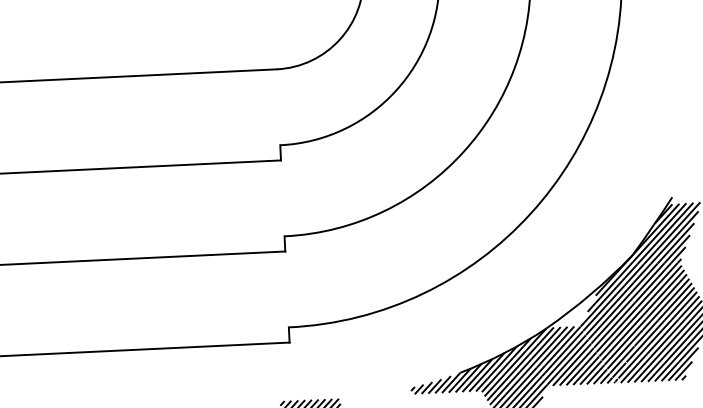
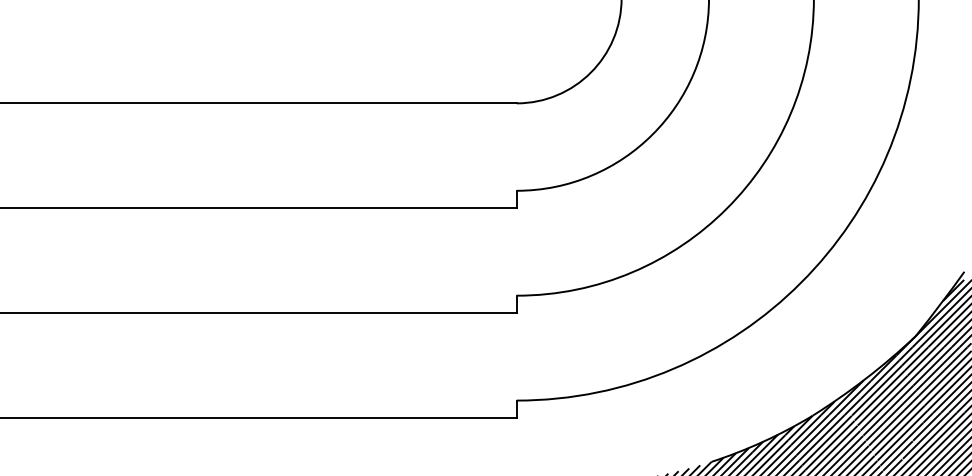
hatch: (575, 311) -> (846, 397), added

